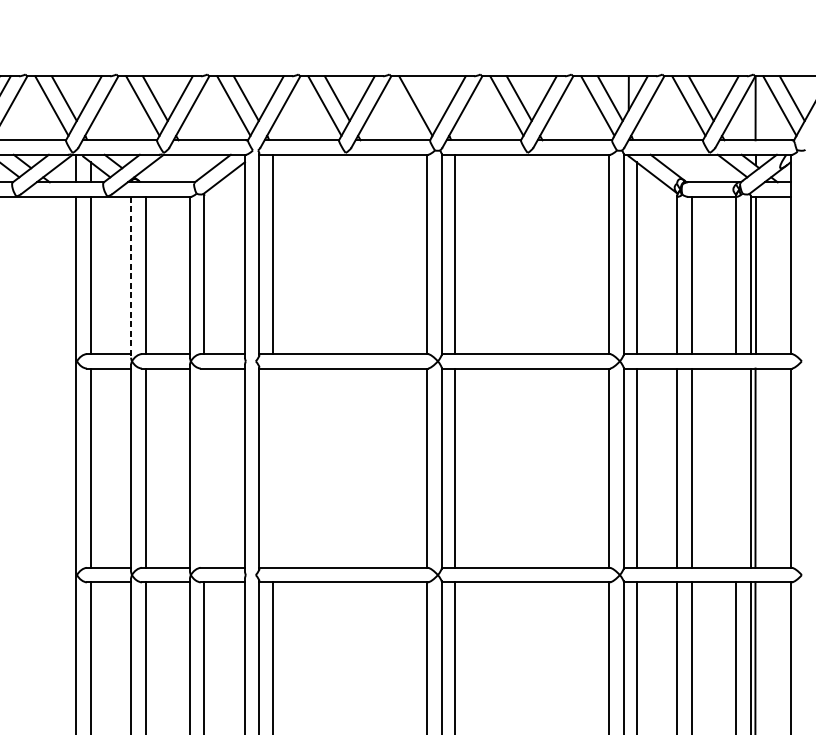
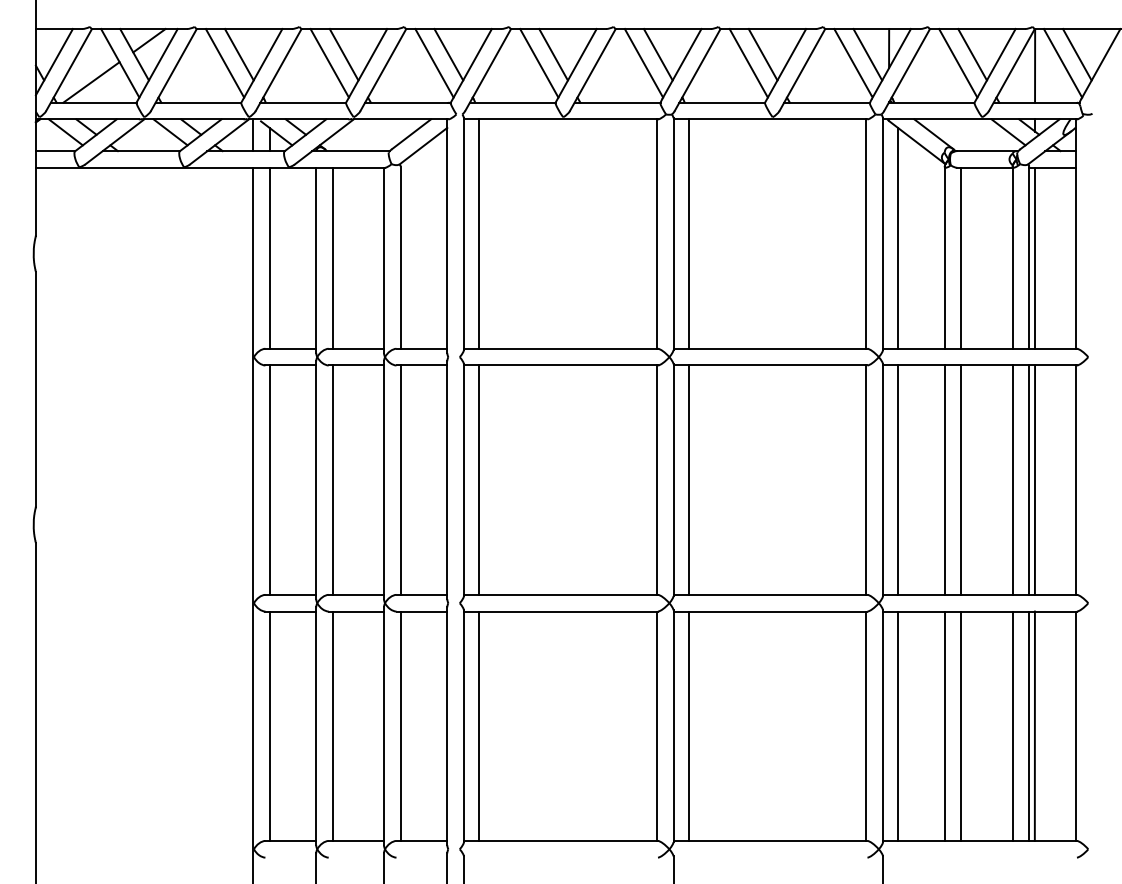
line: (427, 98) -> (657, 54), added
line: (131, 277) -> (316, 260), dashed -> solid
line: (204, 467) -> (400, 479), added
line: (272, 467) -> (479, 479), added
line: (735, 467) -> (1012, 479), added

